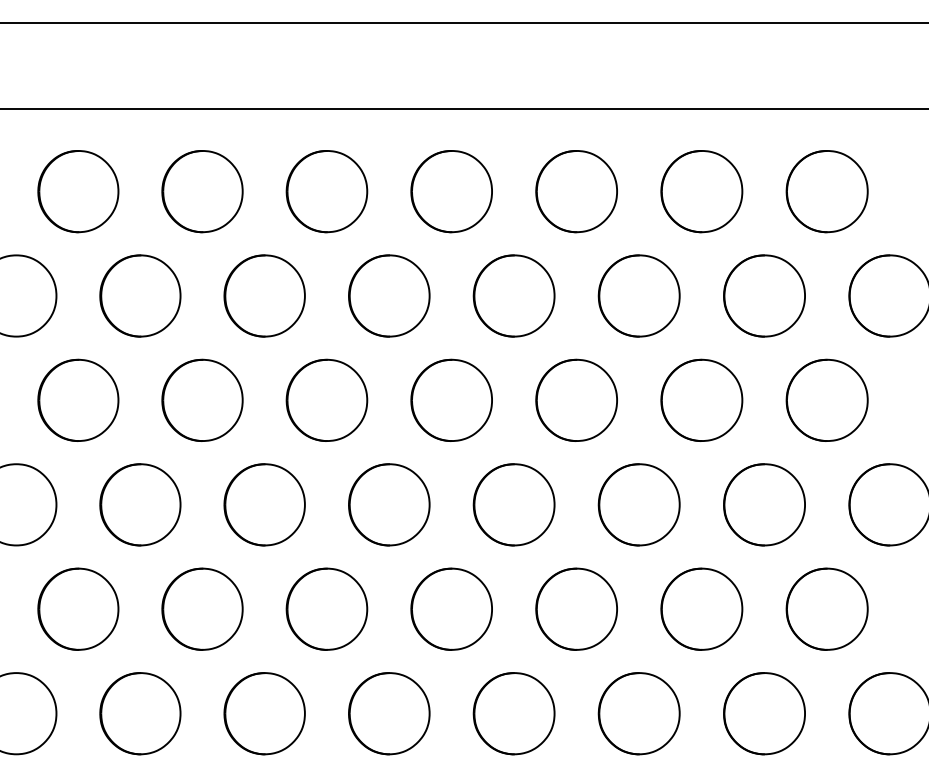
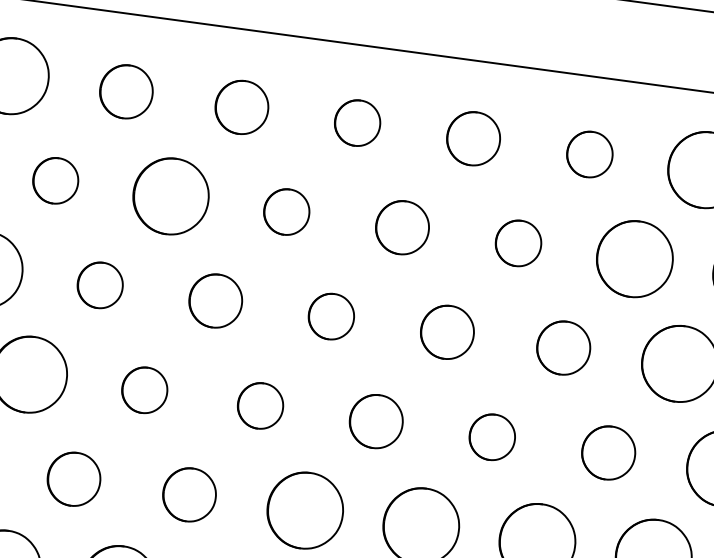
part: (202, 191) -> (126, 91), size x0.7
part: (326, 191) -> (241, 107), size x0.7
part: (451, 191) -> (357, 122), size x0.6
part: (576, 191) -> (473, 138), size x0.7
part: (701, 191) -> (589, 154), size x0.6
part: (140, 295) -> (55, 180), size x0.6
part: (389, 295) -> (286, 211), size x0.6
part: (513, 295) -> (401, 227), size x0.7
part: (638, 295) -> (517, 242), size x0.6
part: (202, 399) -> (100, 284), size x0.6
part: (326, 399) -> (215, 300), size x0.7
part: (451, 399) -> (331, 315), size x0.6
part: (576, 399) -> (447, 331), size x0.7
part: (701, 399) -> (563, 347), size x0.7
part: (264, 504) -> (144, 389), size x0.6
part: (389, 504) -> (260, 405), size x0.6
part: (513, 504) -> (375, 421), size x0.7
part: (638, 504) -> (491, 436), size x0.6
part: (764, 504) -> (608, 452), size x0.7
part: (202, 608) -> (74, 478), size x0.7
part: (326, 608) -> (189, 494), size x0.7

